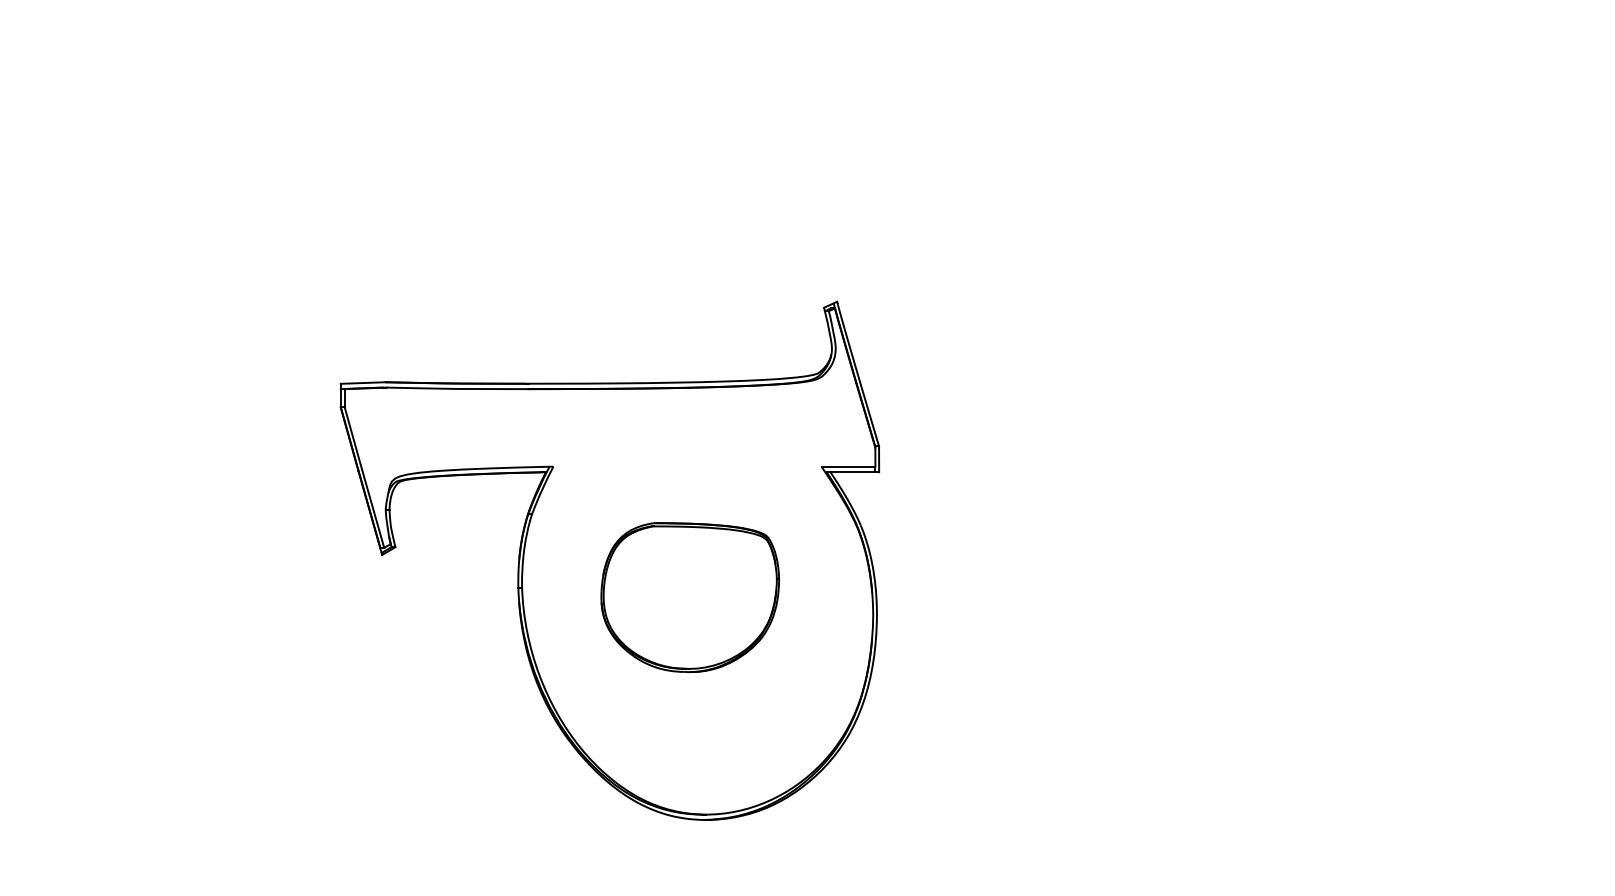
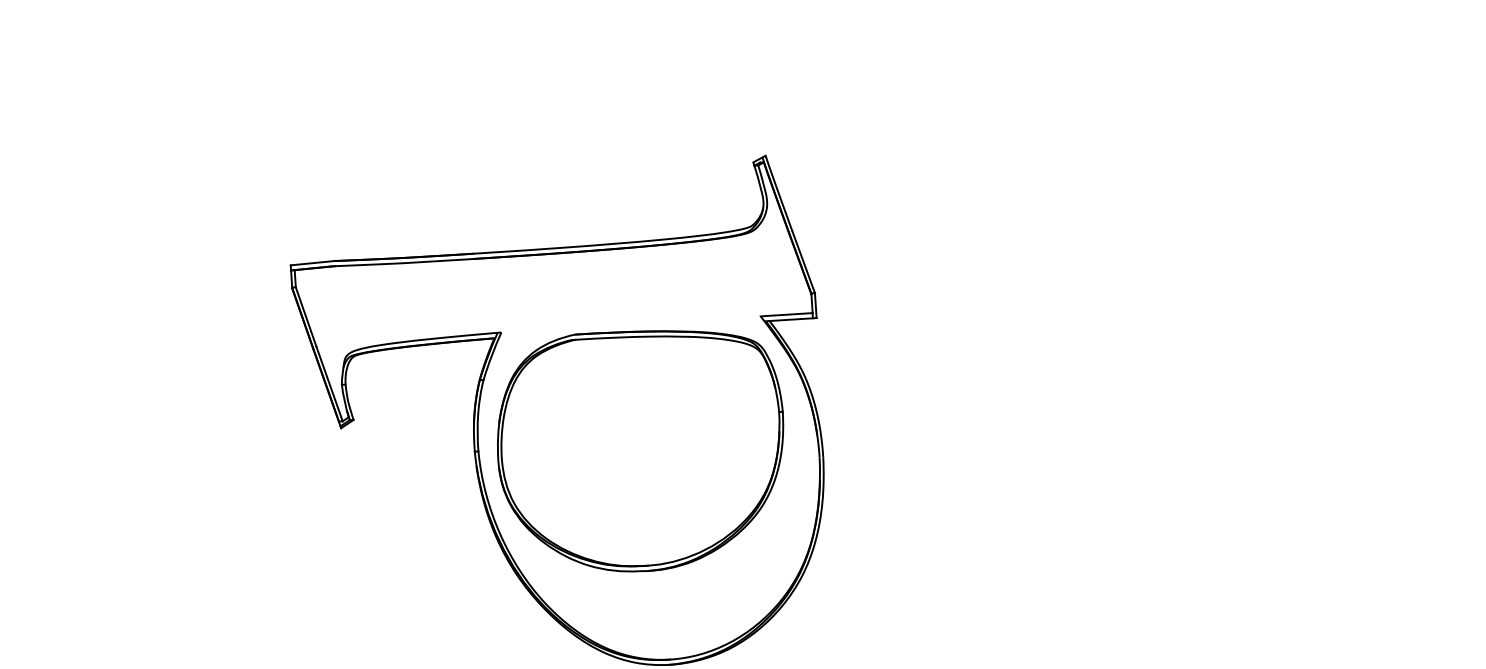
part: (690, 597) -> (641, 450), size x1.67

